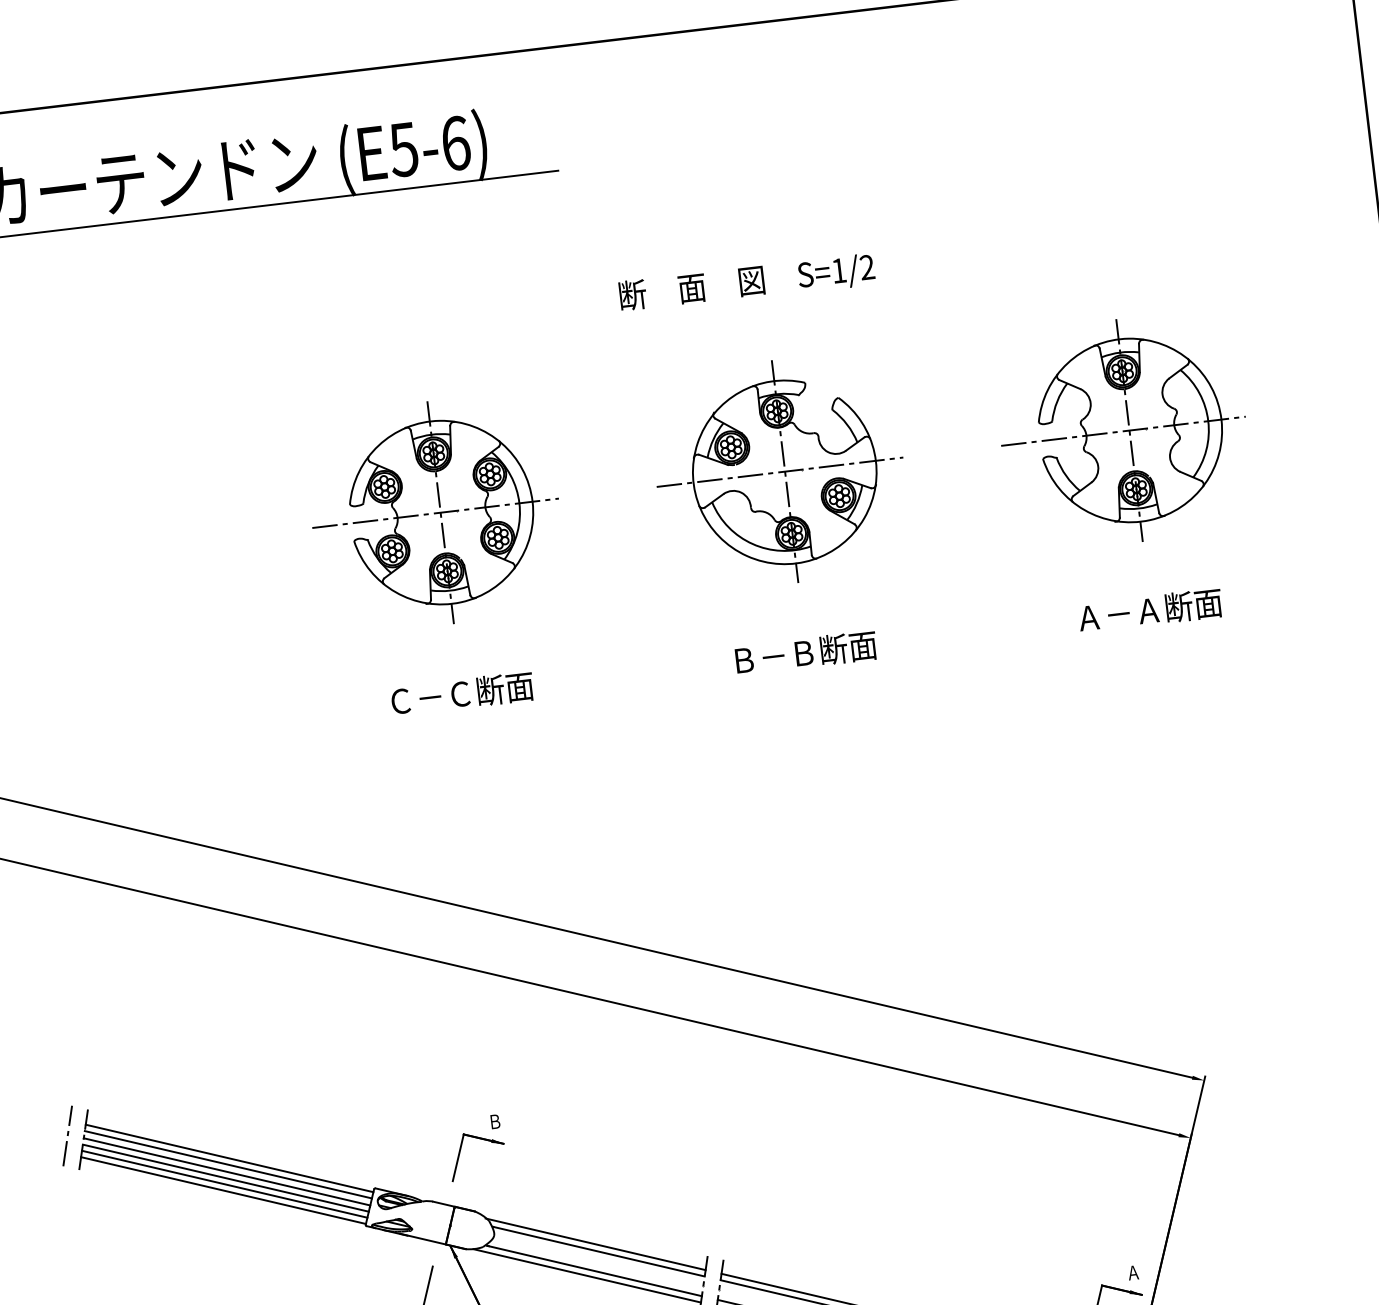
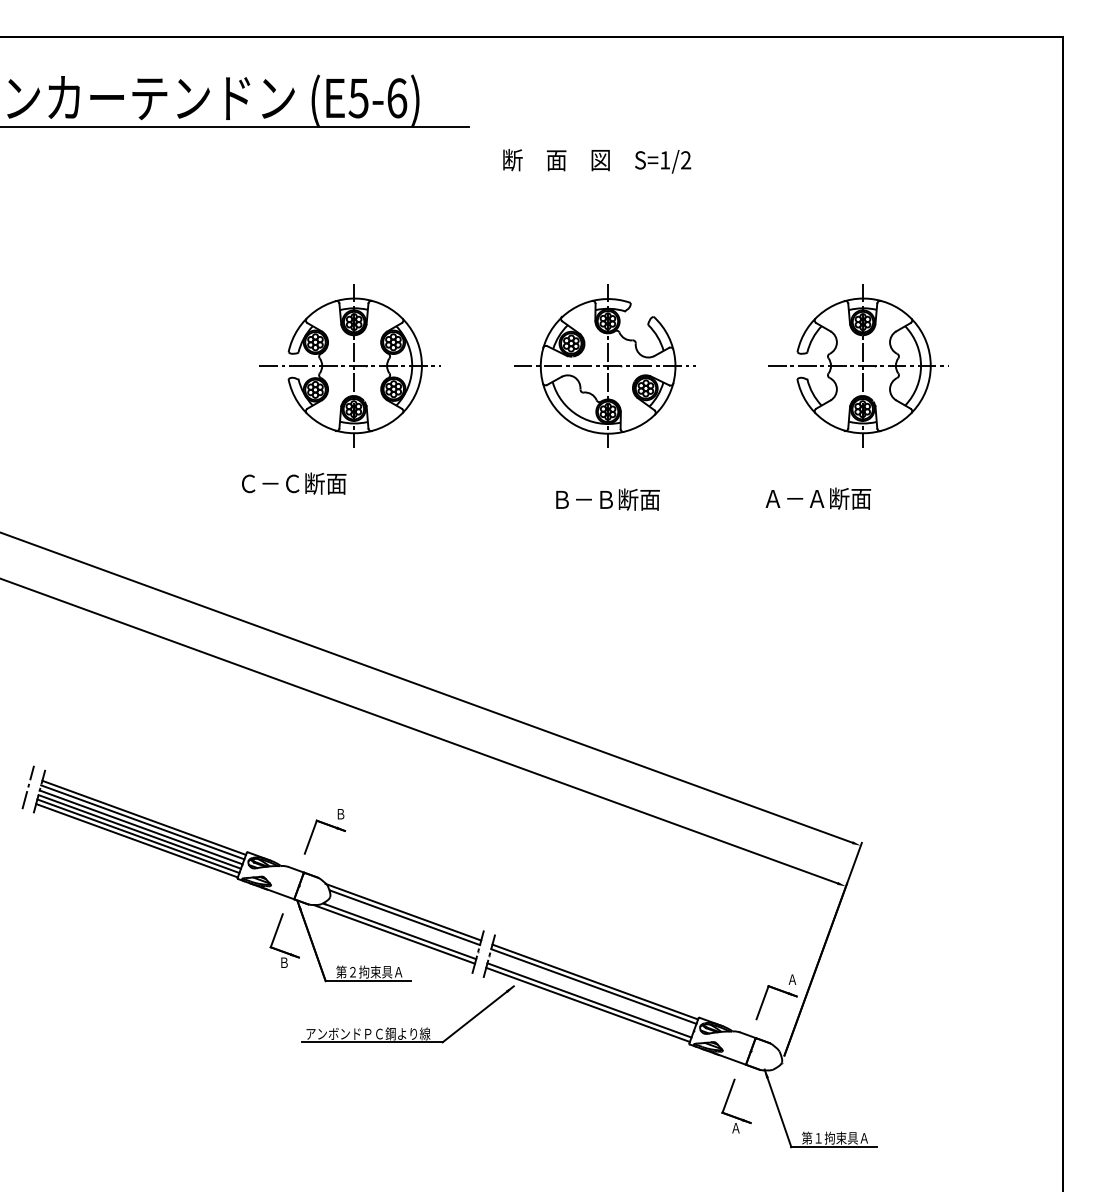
text: (747, 283) -> (597, 161), moved
text: (1150, 610) -> (818, 498), moved
text: (462, 693) -> (294, 483), moved

